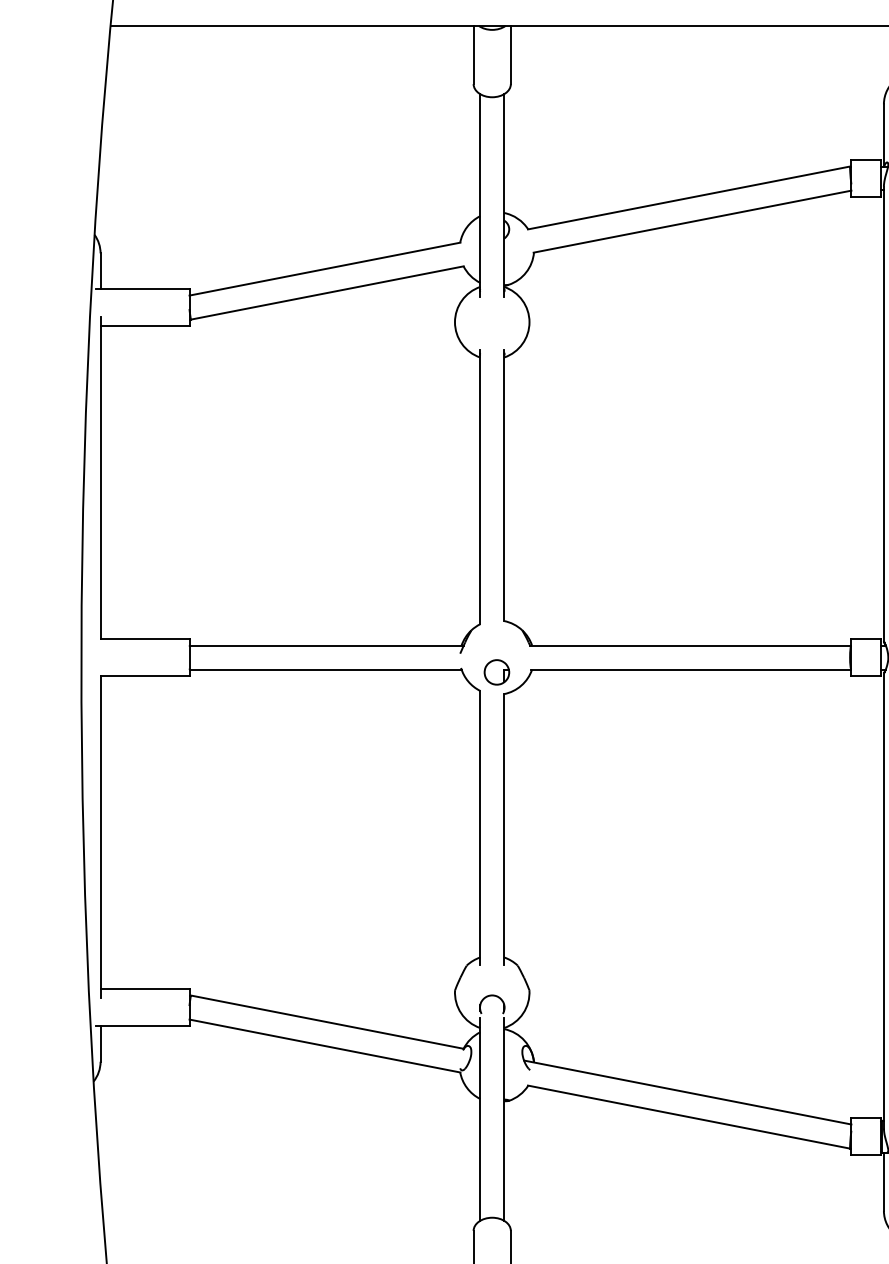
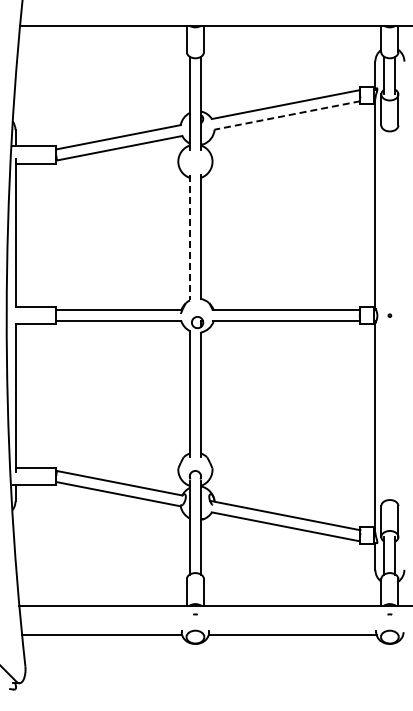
line: (690, 221) -> (286, 115), solid -> dashed
line: (479, 487) -> (189, 237), solid -> dashed

